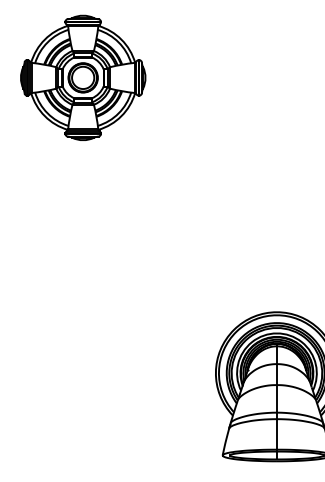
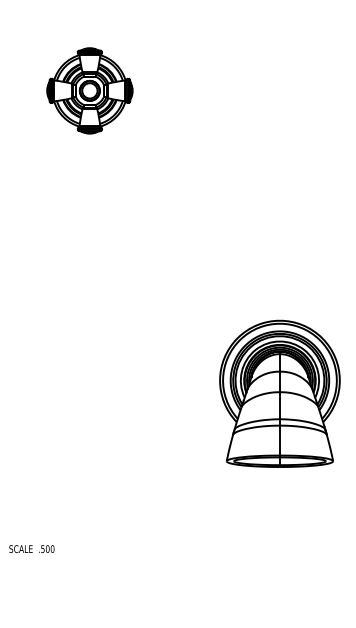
part: (82, 77) -> (89, 90), size x0.7

